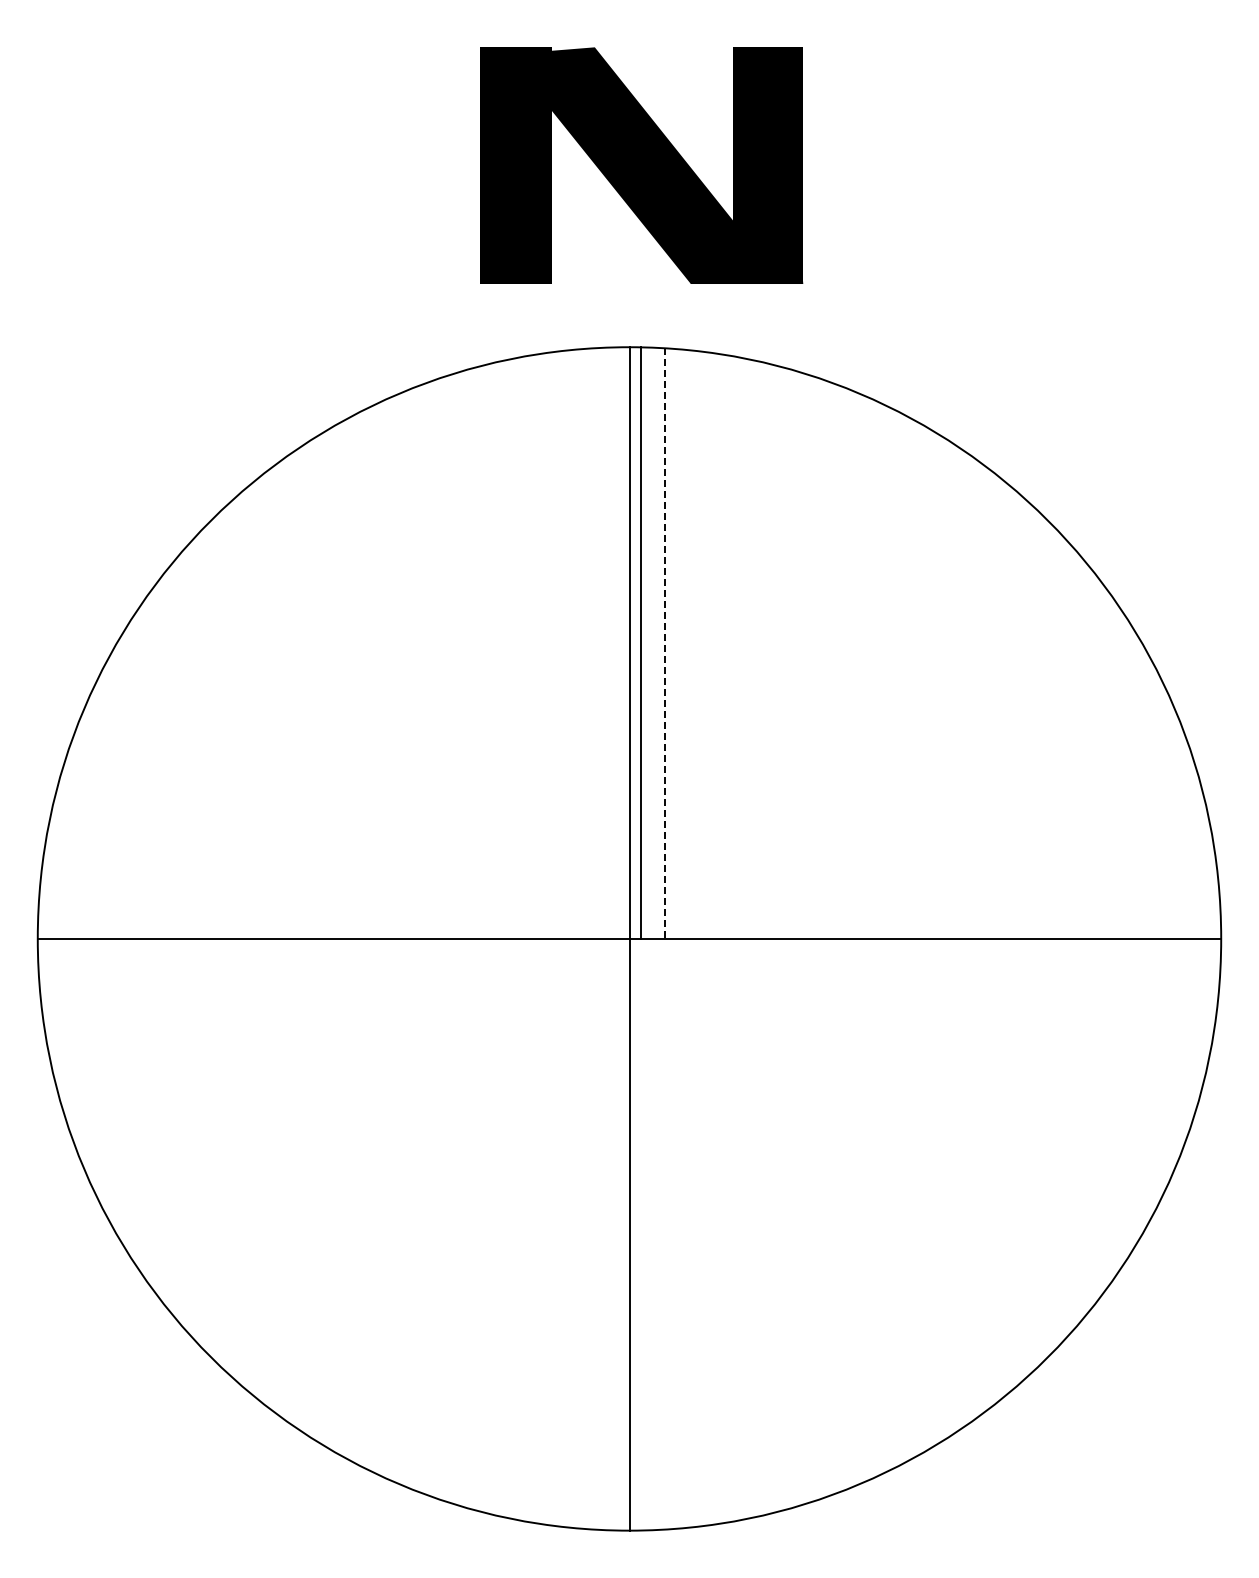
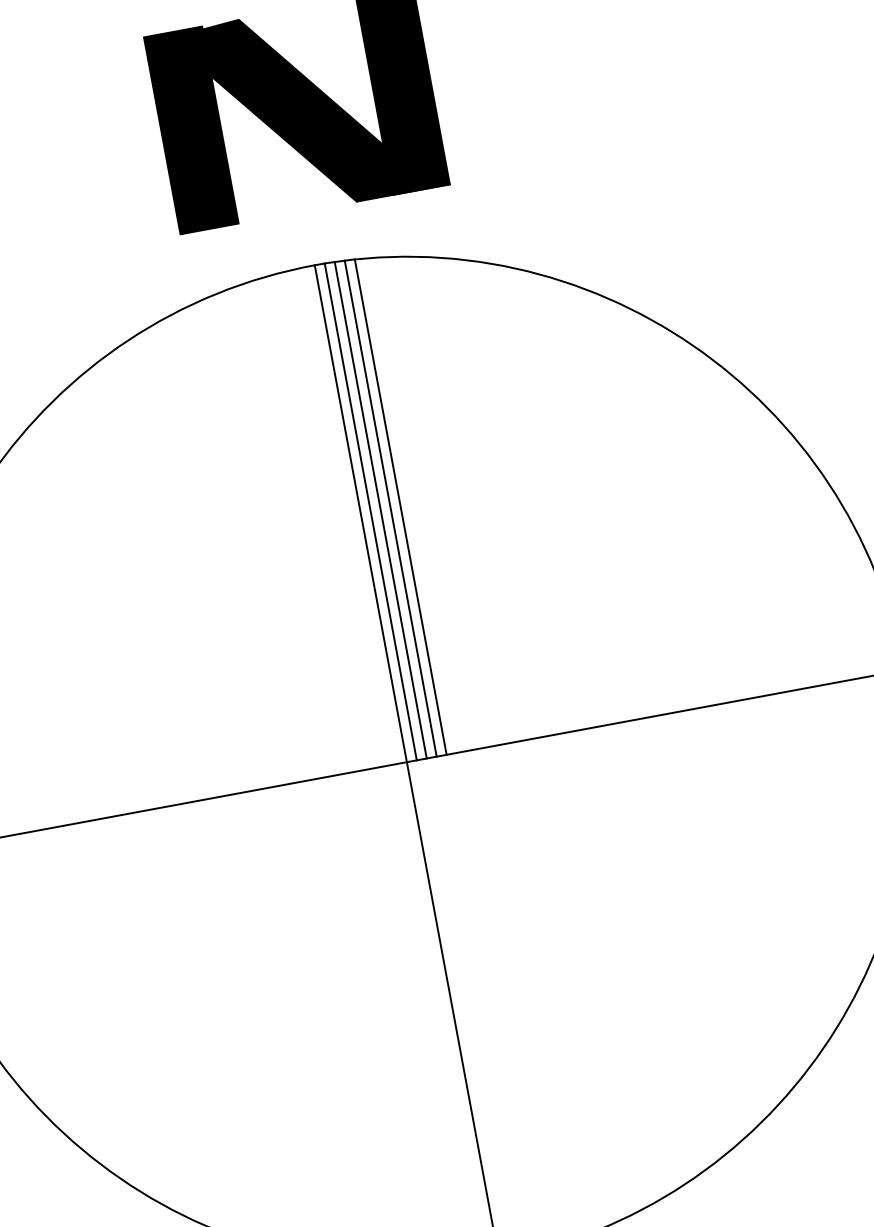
line: (653, 642) -> (380, 509), added
line: (676, 643) -> (400, 506), added
line: (665, 644) -> (391, 509), dashed -> solid

